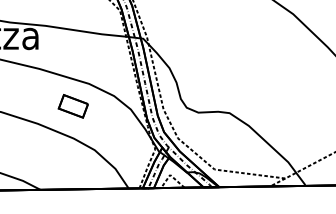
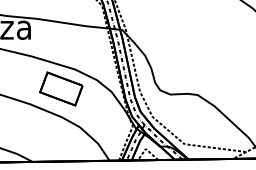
part: (73, 106) -> (61, 89), size x1.67

